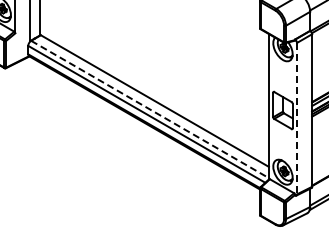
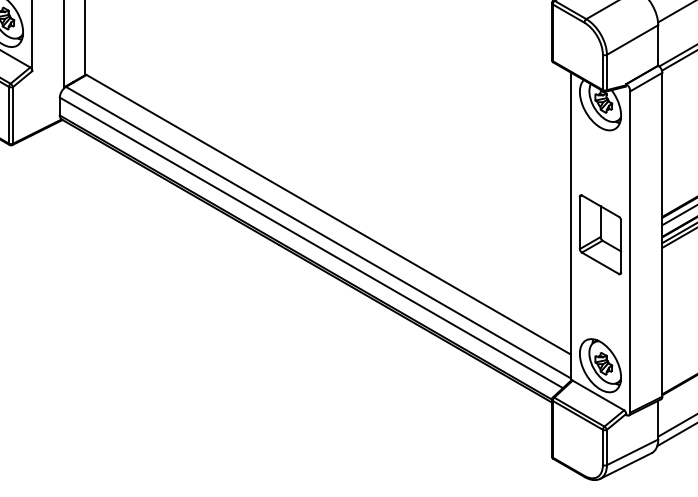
line: (150, 109) -> (319, 232), dashed -> solid
line: (297, 118) -> (631, 251), dashed -> solid

